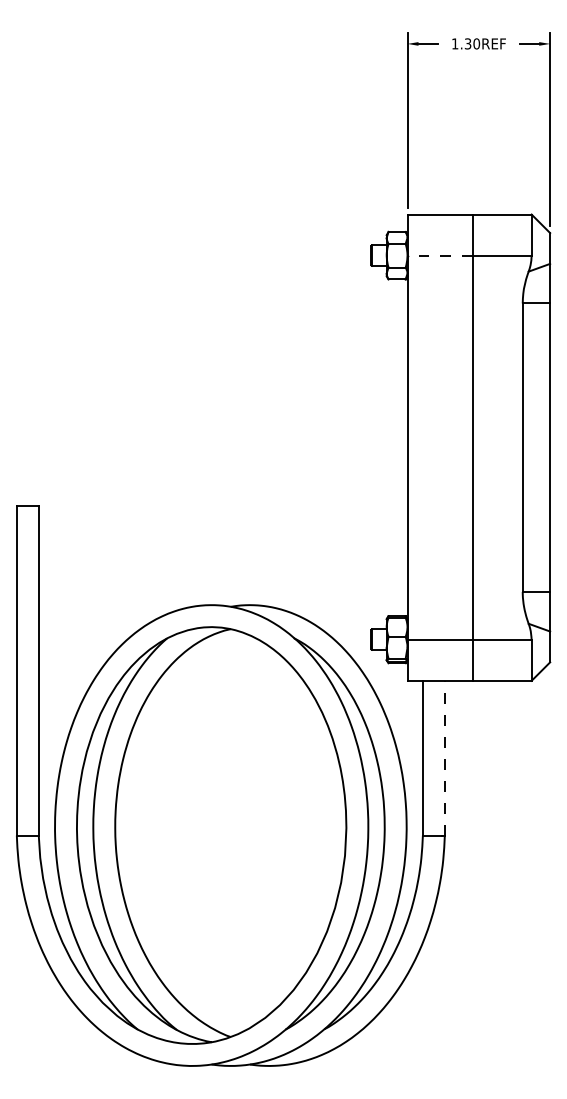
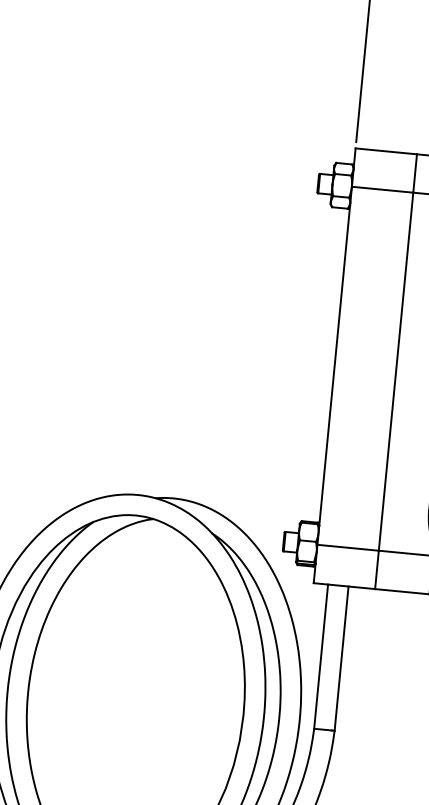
line: (440, 255) -> (382, 189), dashed -> solid
line: (444, 757) -> (341, 657), dashed -> solid

